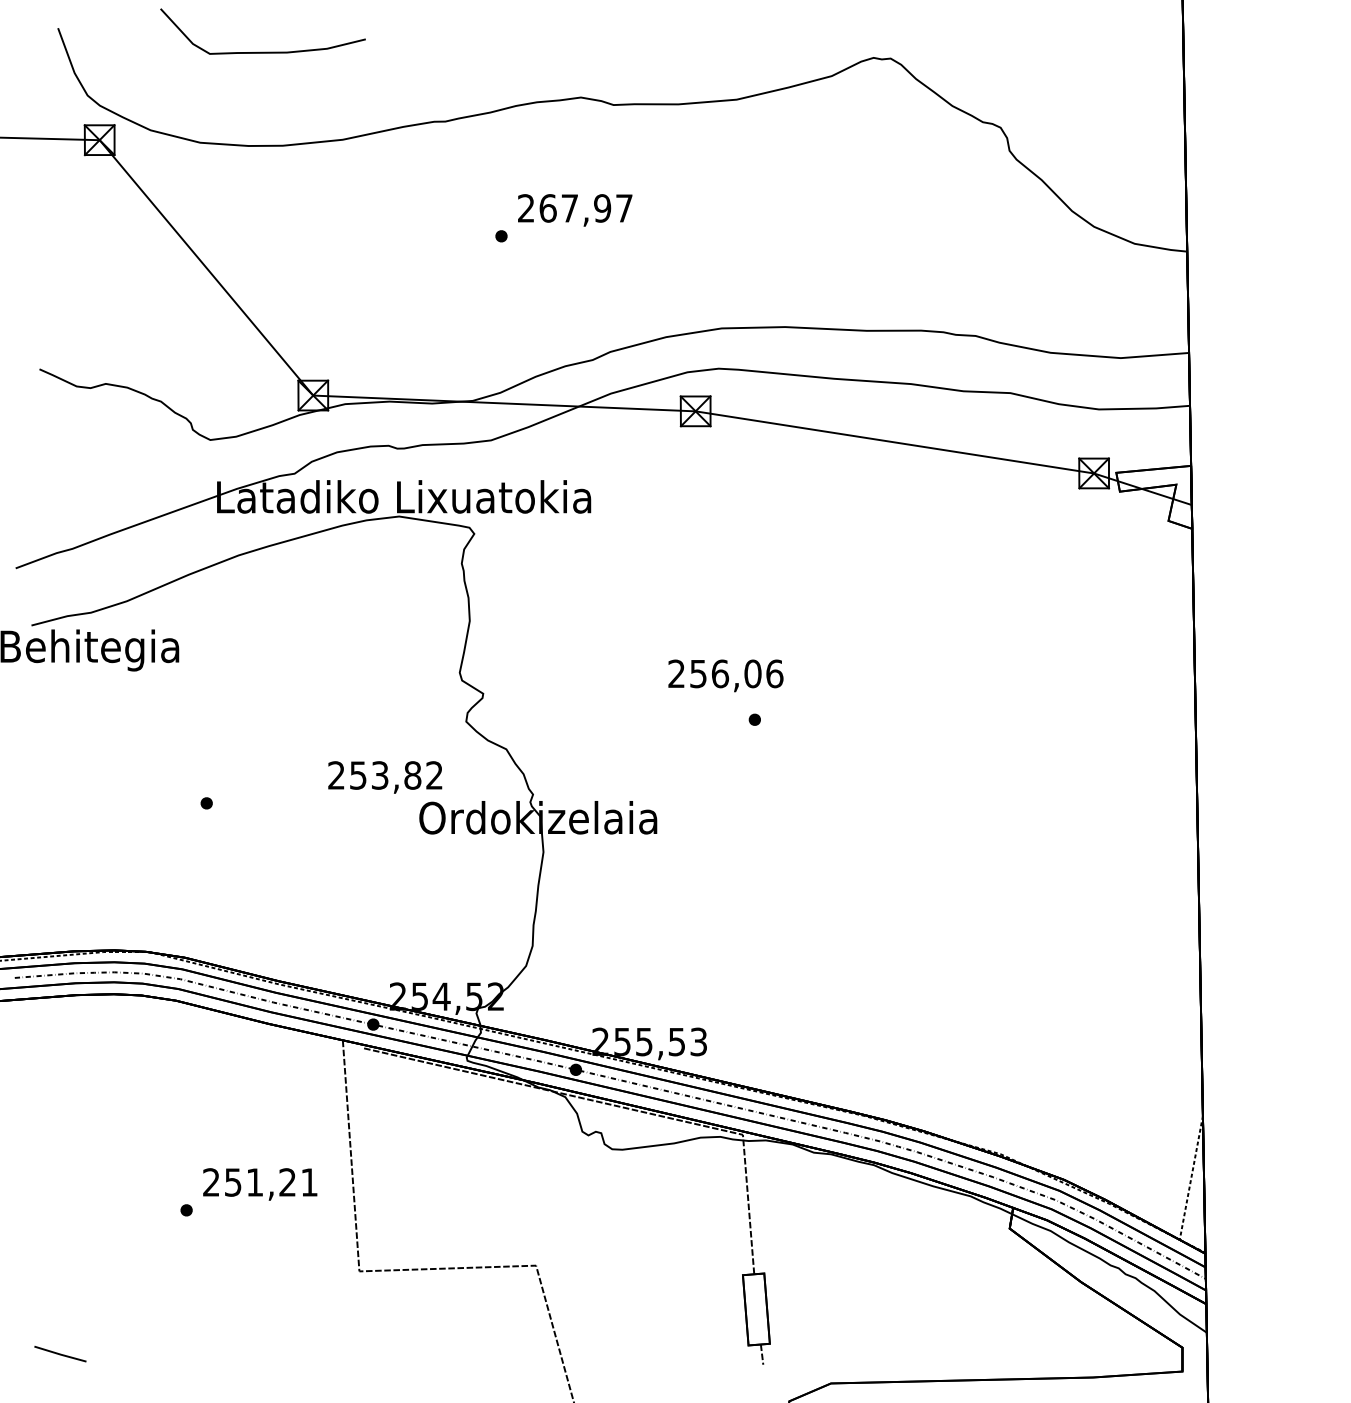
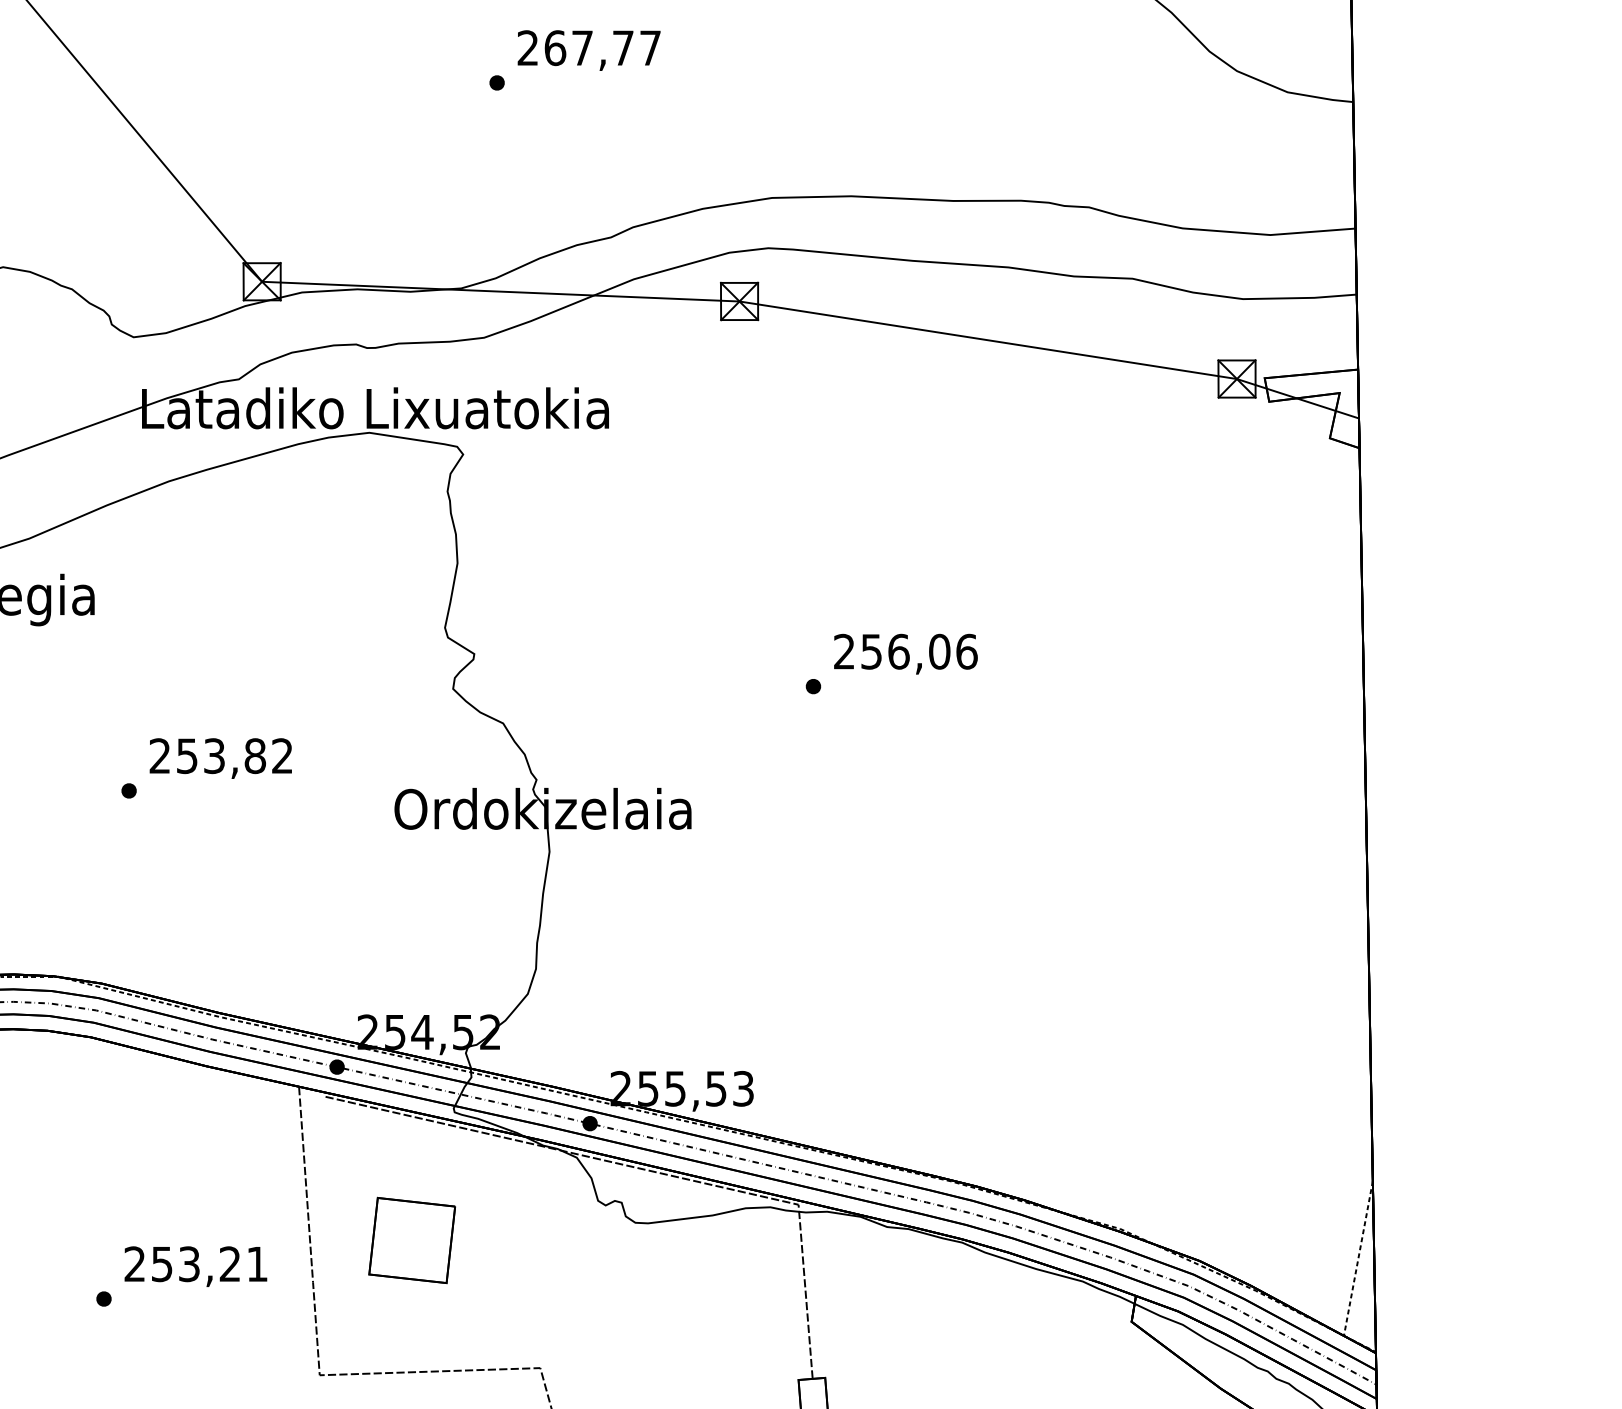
text: (602, 208) -> (623, 48), 267,97 -> 267,77
text: (725, 675) -> (905, 653), moved
text: (385, 777) -> (221, 758), moved
part: (433, 1163) -> (412, 1240), added
text: (254, 1182) -> (188, 1264), 251,21 -> 253,21

